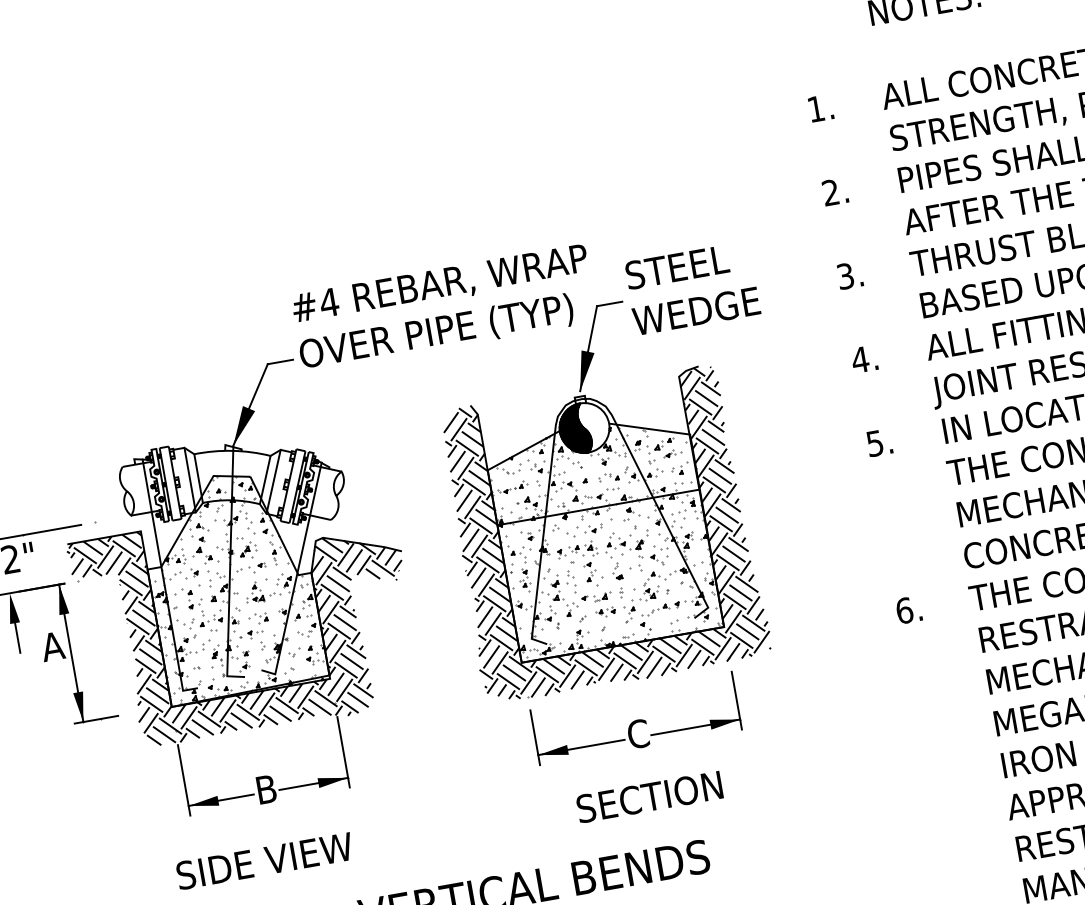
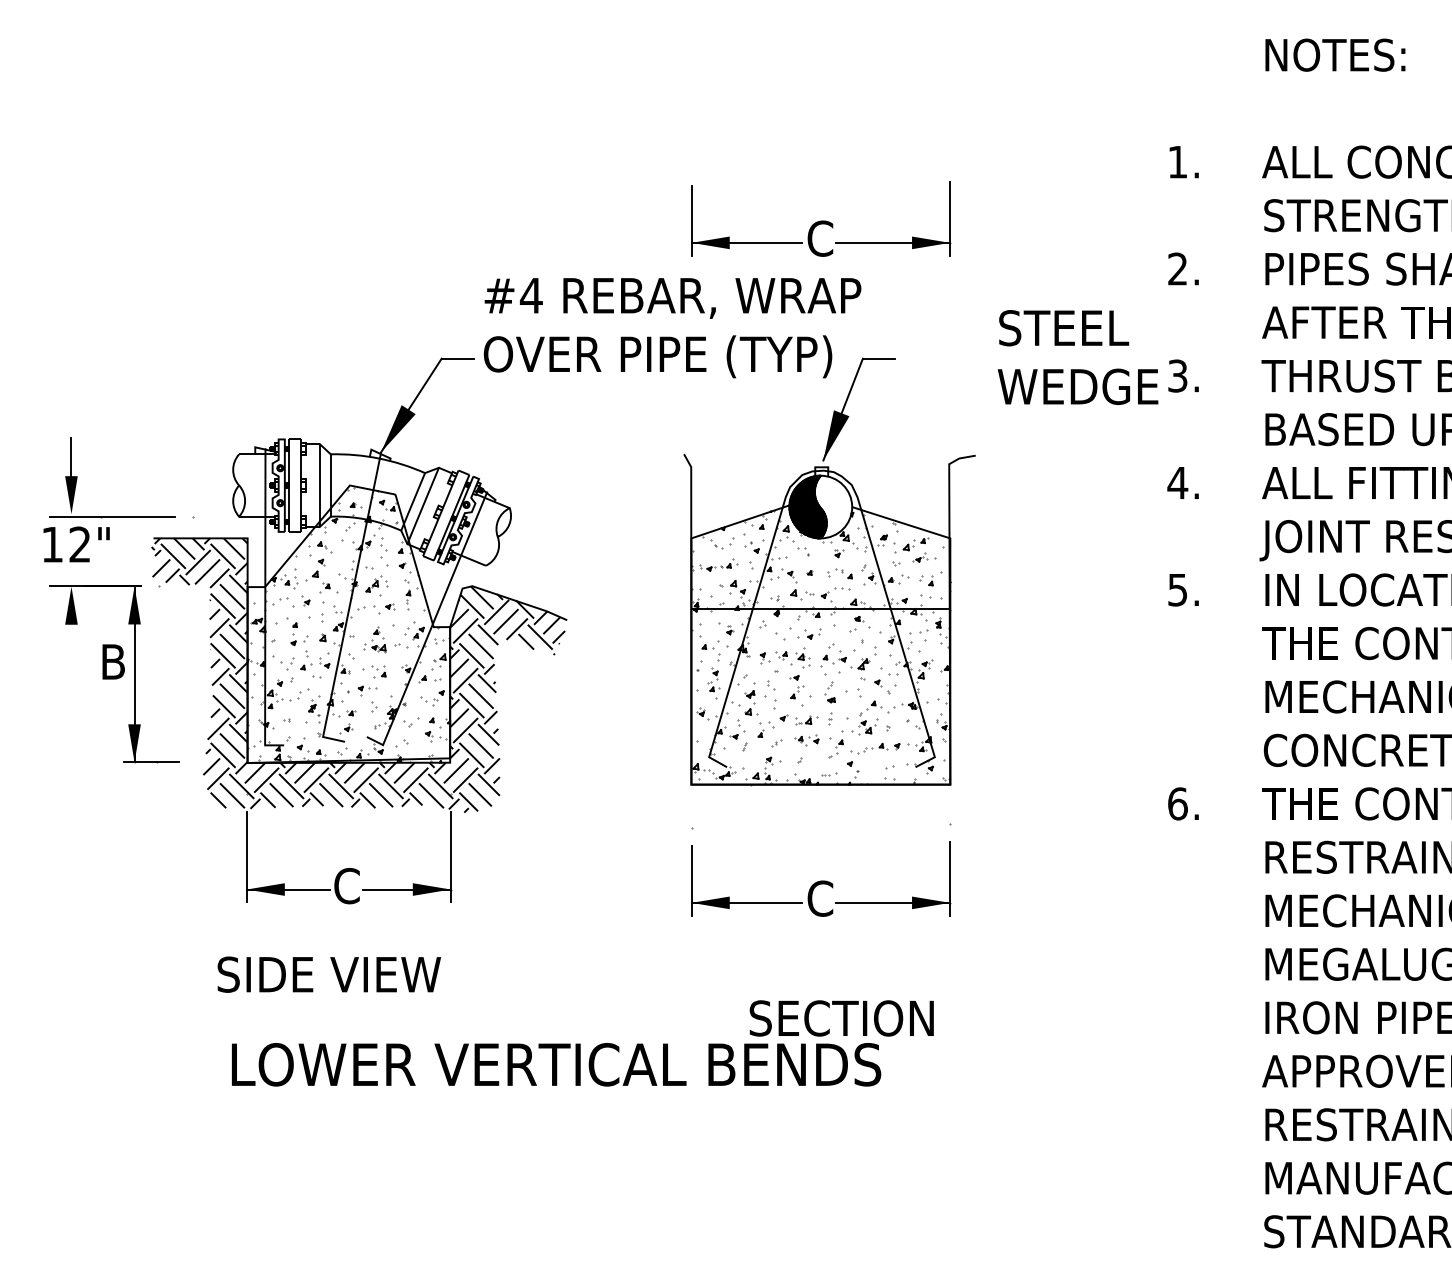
part: (545, 202) -> (821, 218), added
text: (691, 288) -> (1077, 357), moved
hatch: (603, 534) -> (821, 643), removed
line: (17, 637) -> (71, 643), removed
text: (52, 646) -> (112, 661), A -> B
text: (266, 789) -> (346, 885), B -> C
text: (649, 797) -> (841, 1018), moved

